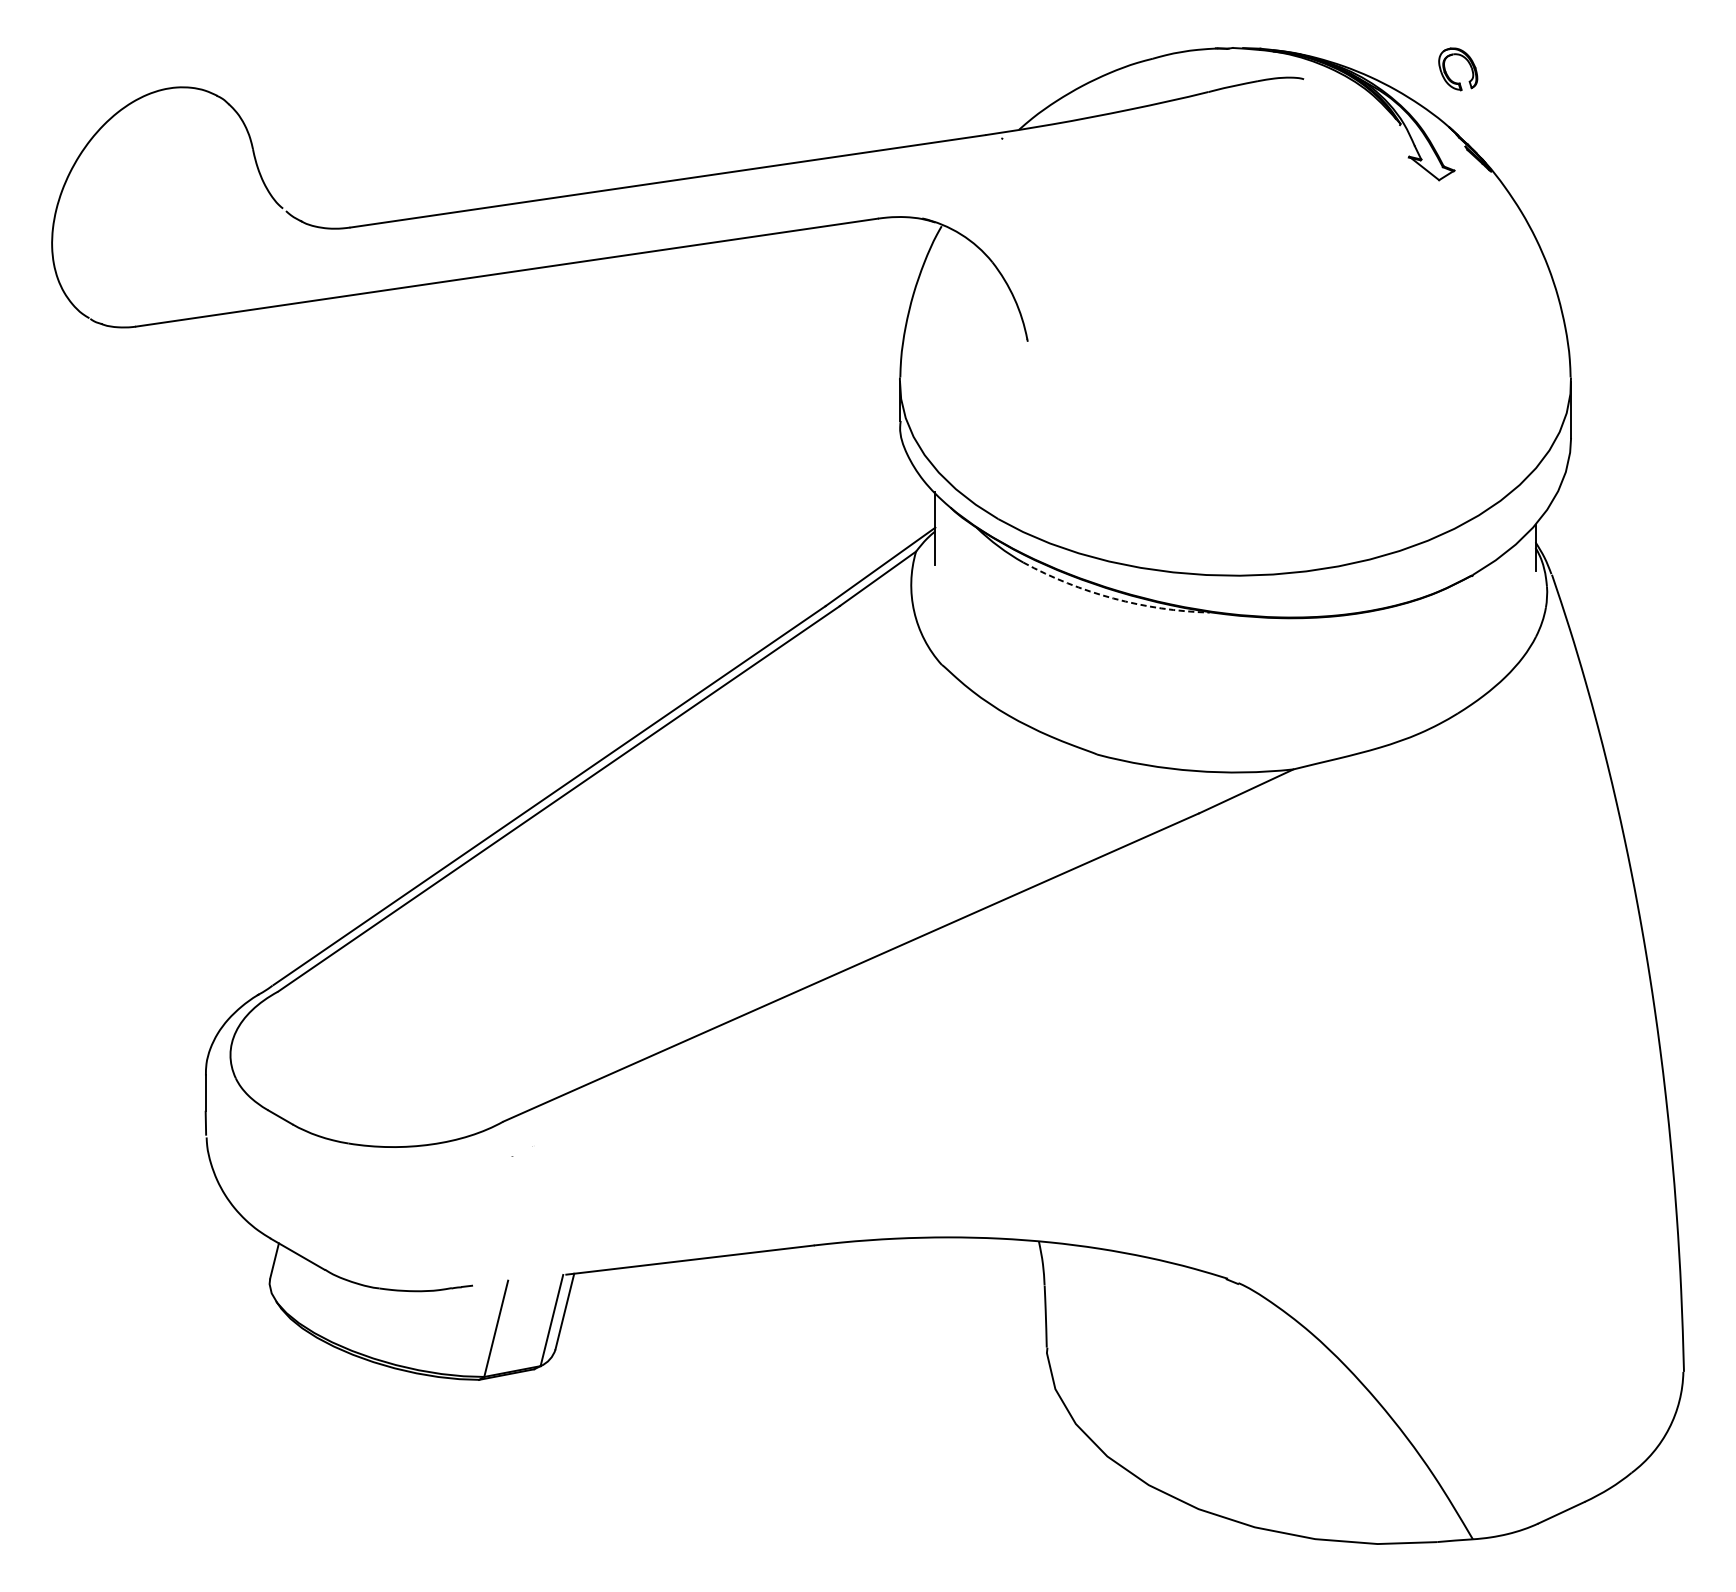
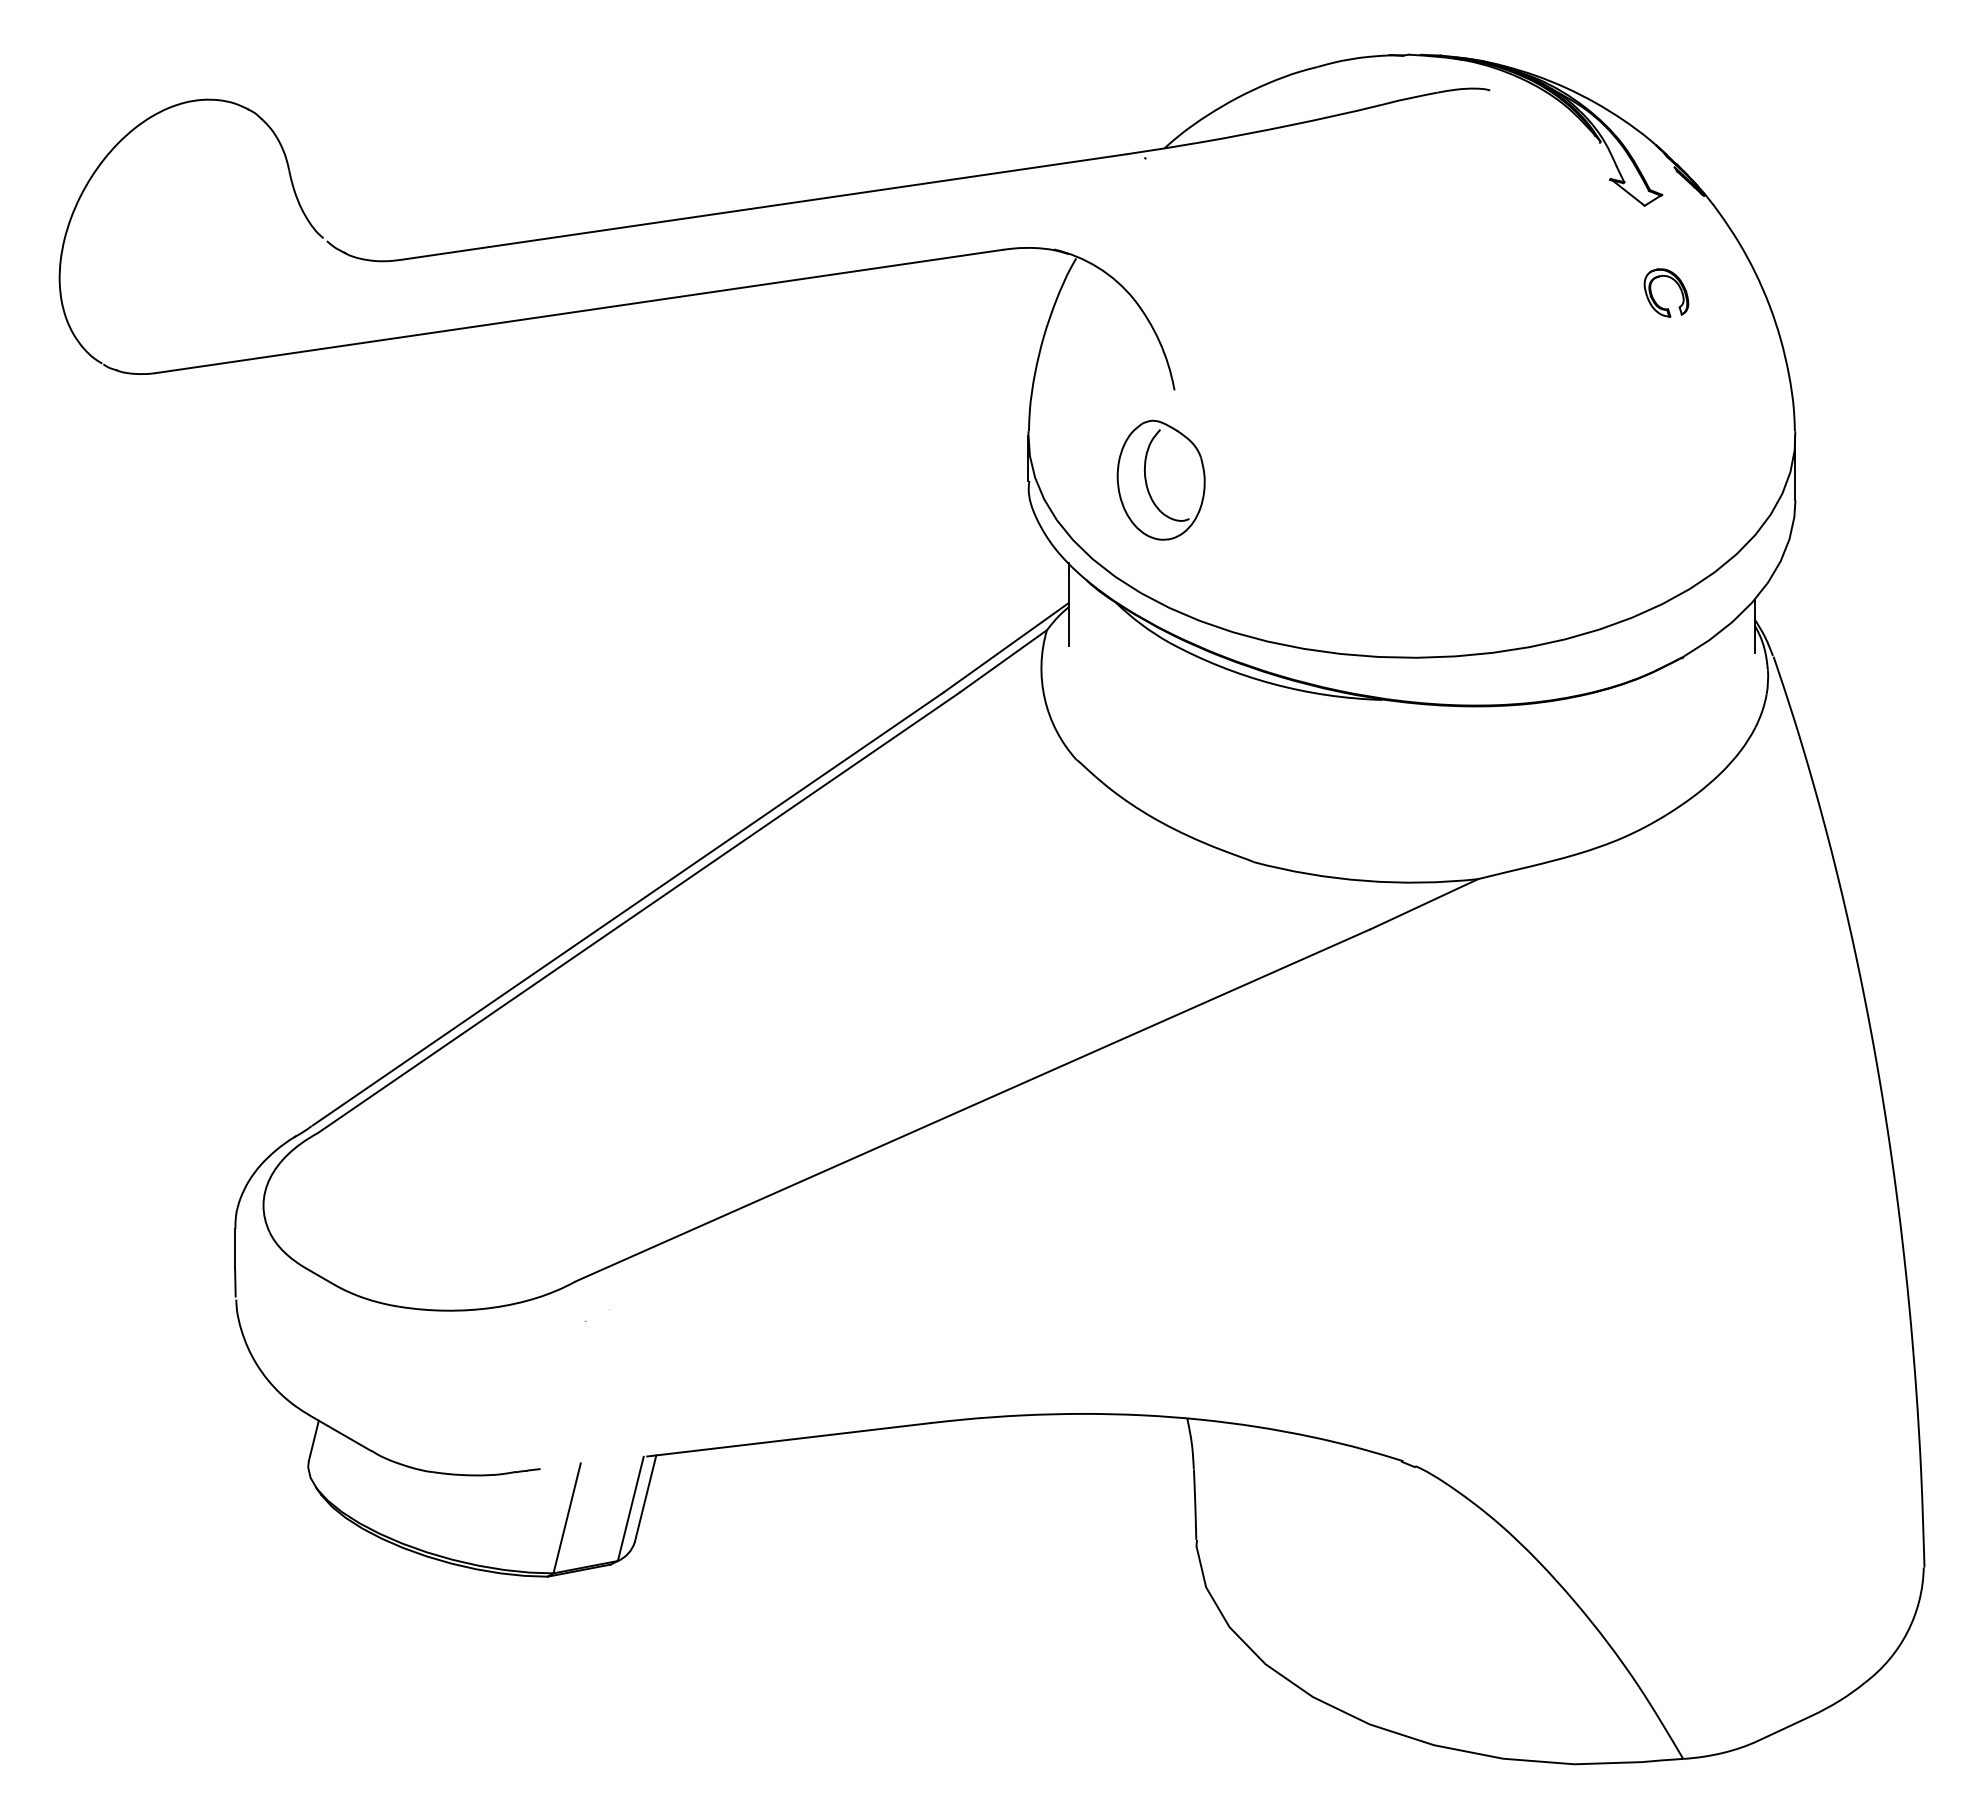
part: (1467, 62) -> (1677, 285), moved
part: (1015, 419) -> (1160, 479), added
arc: (1113, 598) -> (1272, 683), dashed -> solid

